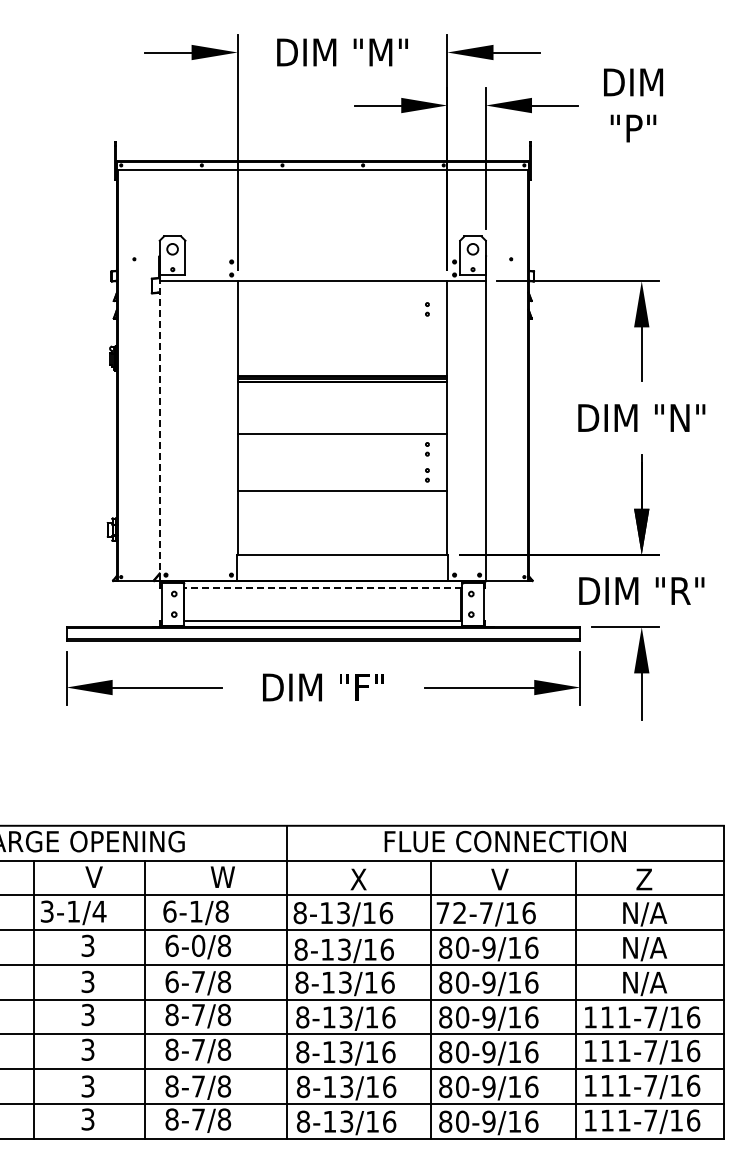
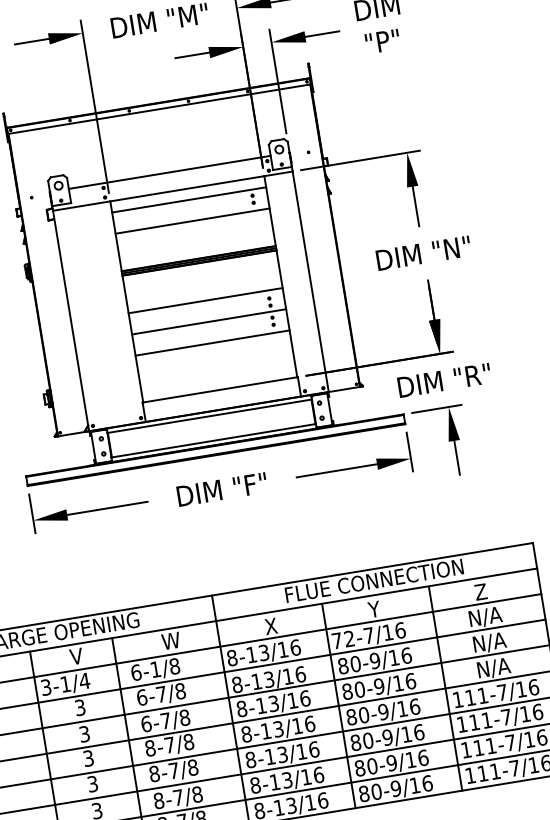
line: (322, 255) -> (169, 172), added
line: (342, 296) -> (189, 199), added
line: (342, 325) -> (192, 221), added
line: (159, 430) -> (70, 320), dashed -> solid
line: (342, 462) -> (209, 321), added
line: (322, 587) -> (209, 416), dashed -> solid
text: (499, 879) -> (374, 609), V -> Y
text: (198, 945) -> (161, 694), 6-0/8 -> 6-7/8

